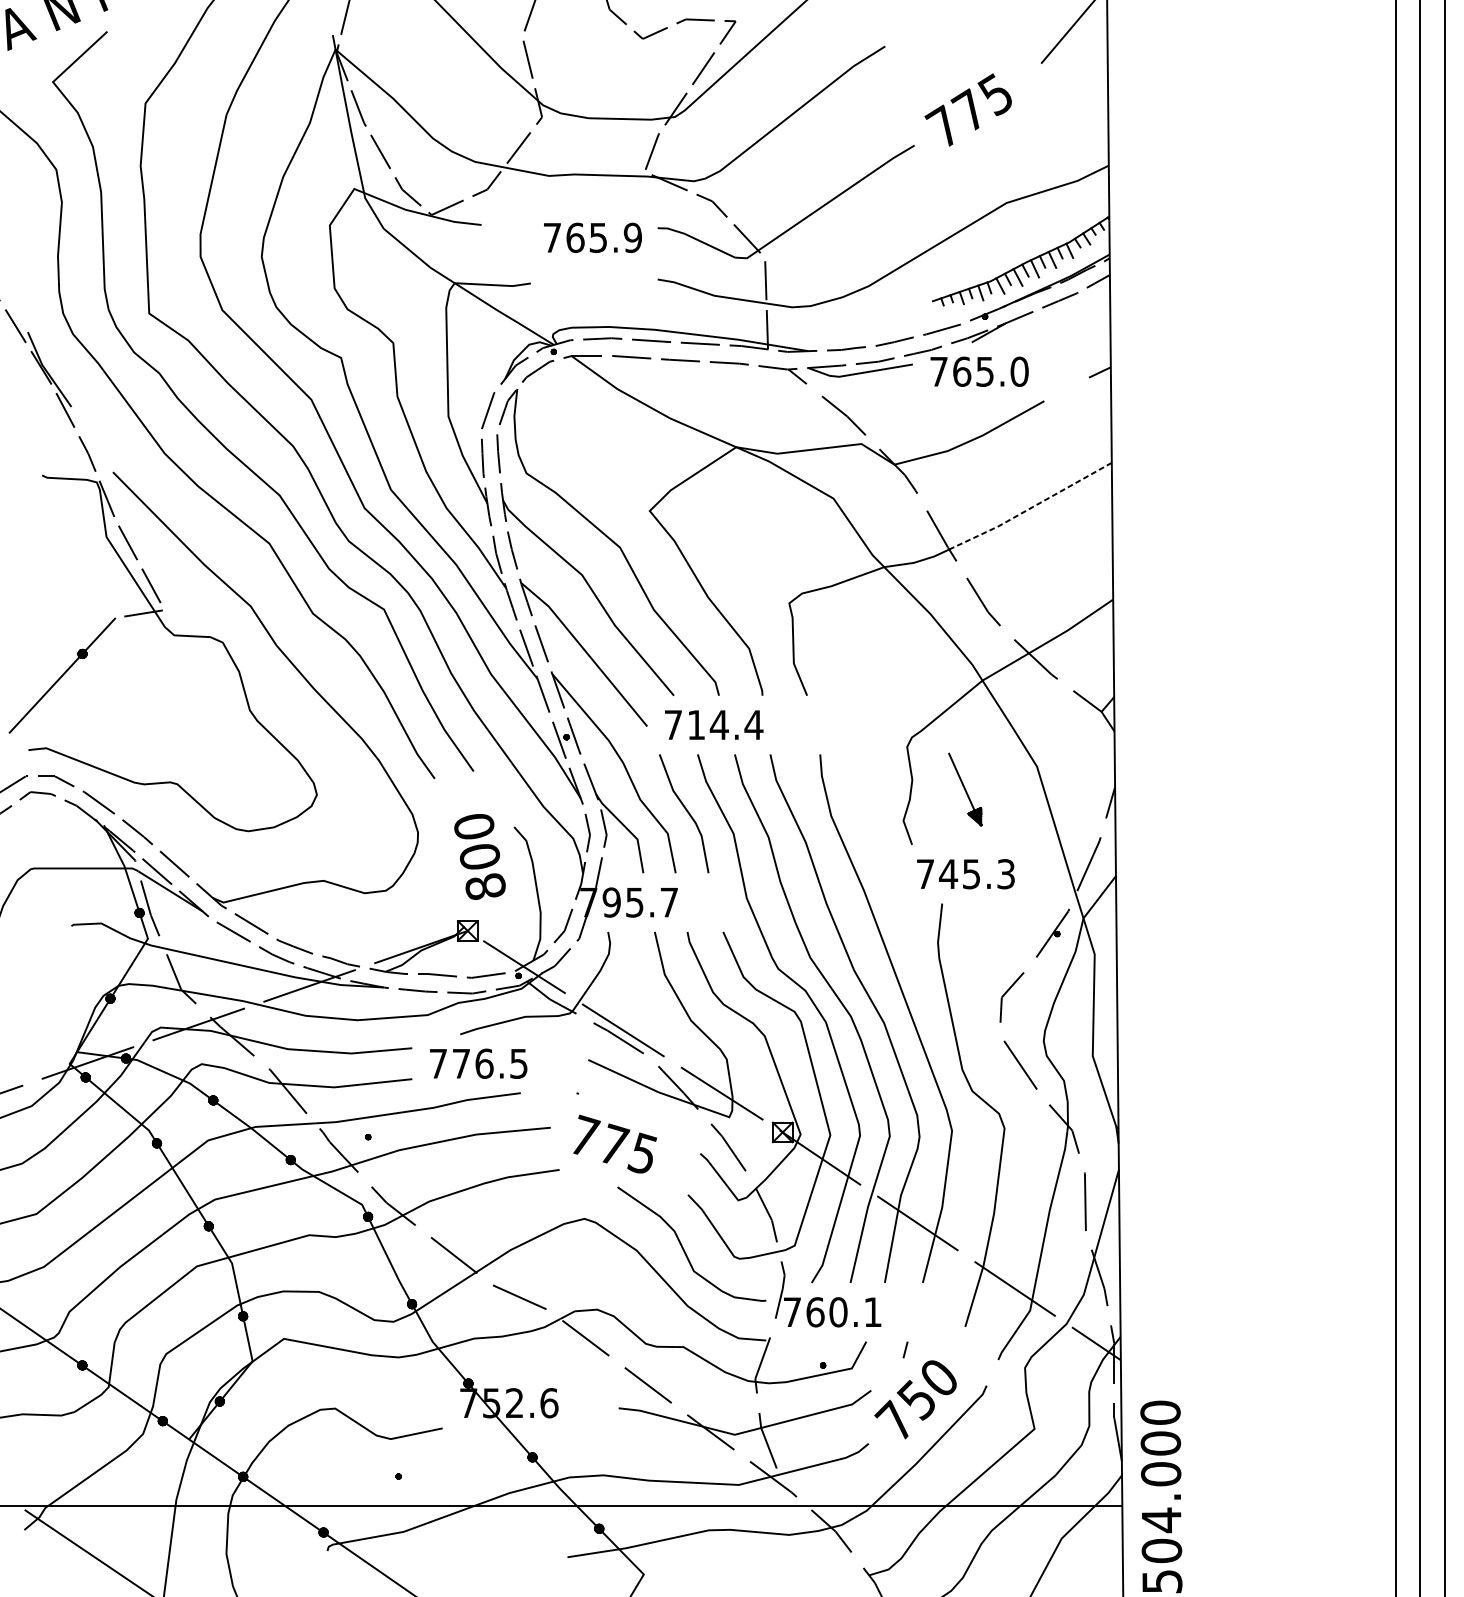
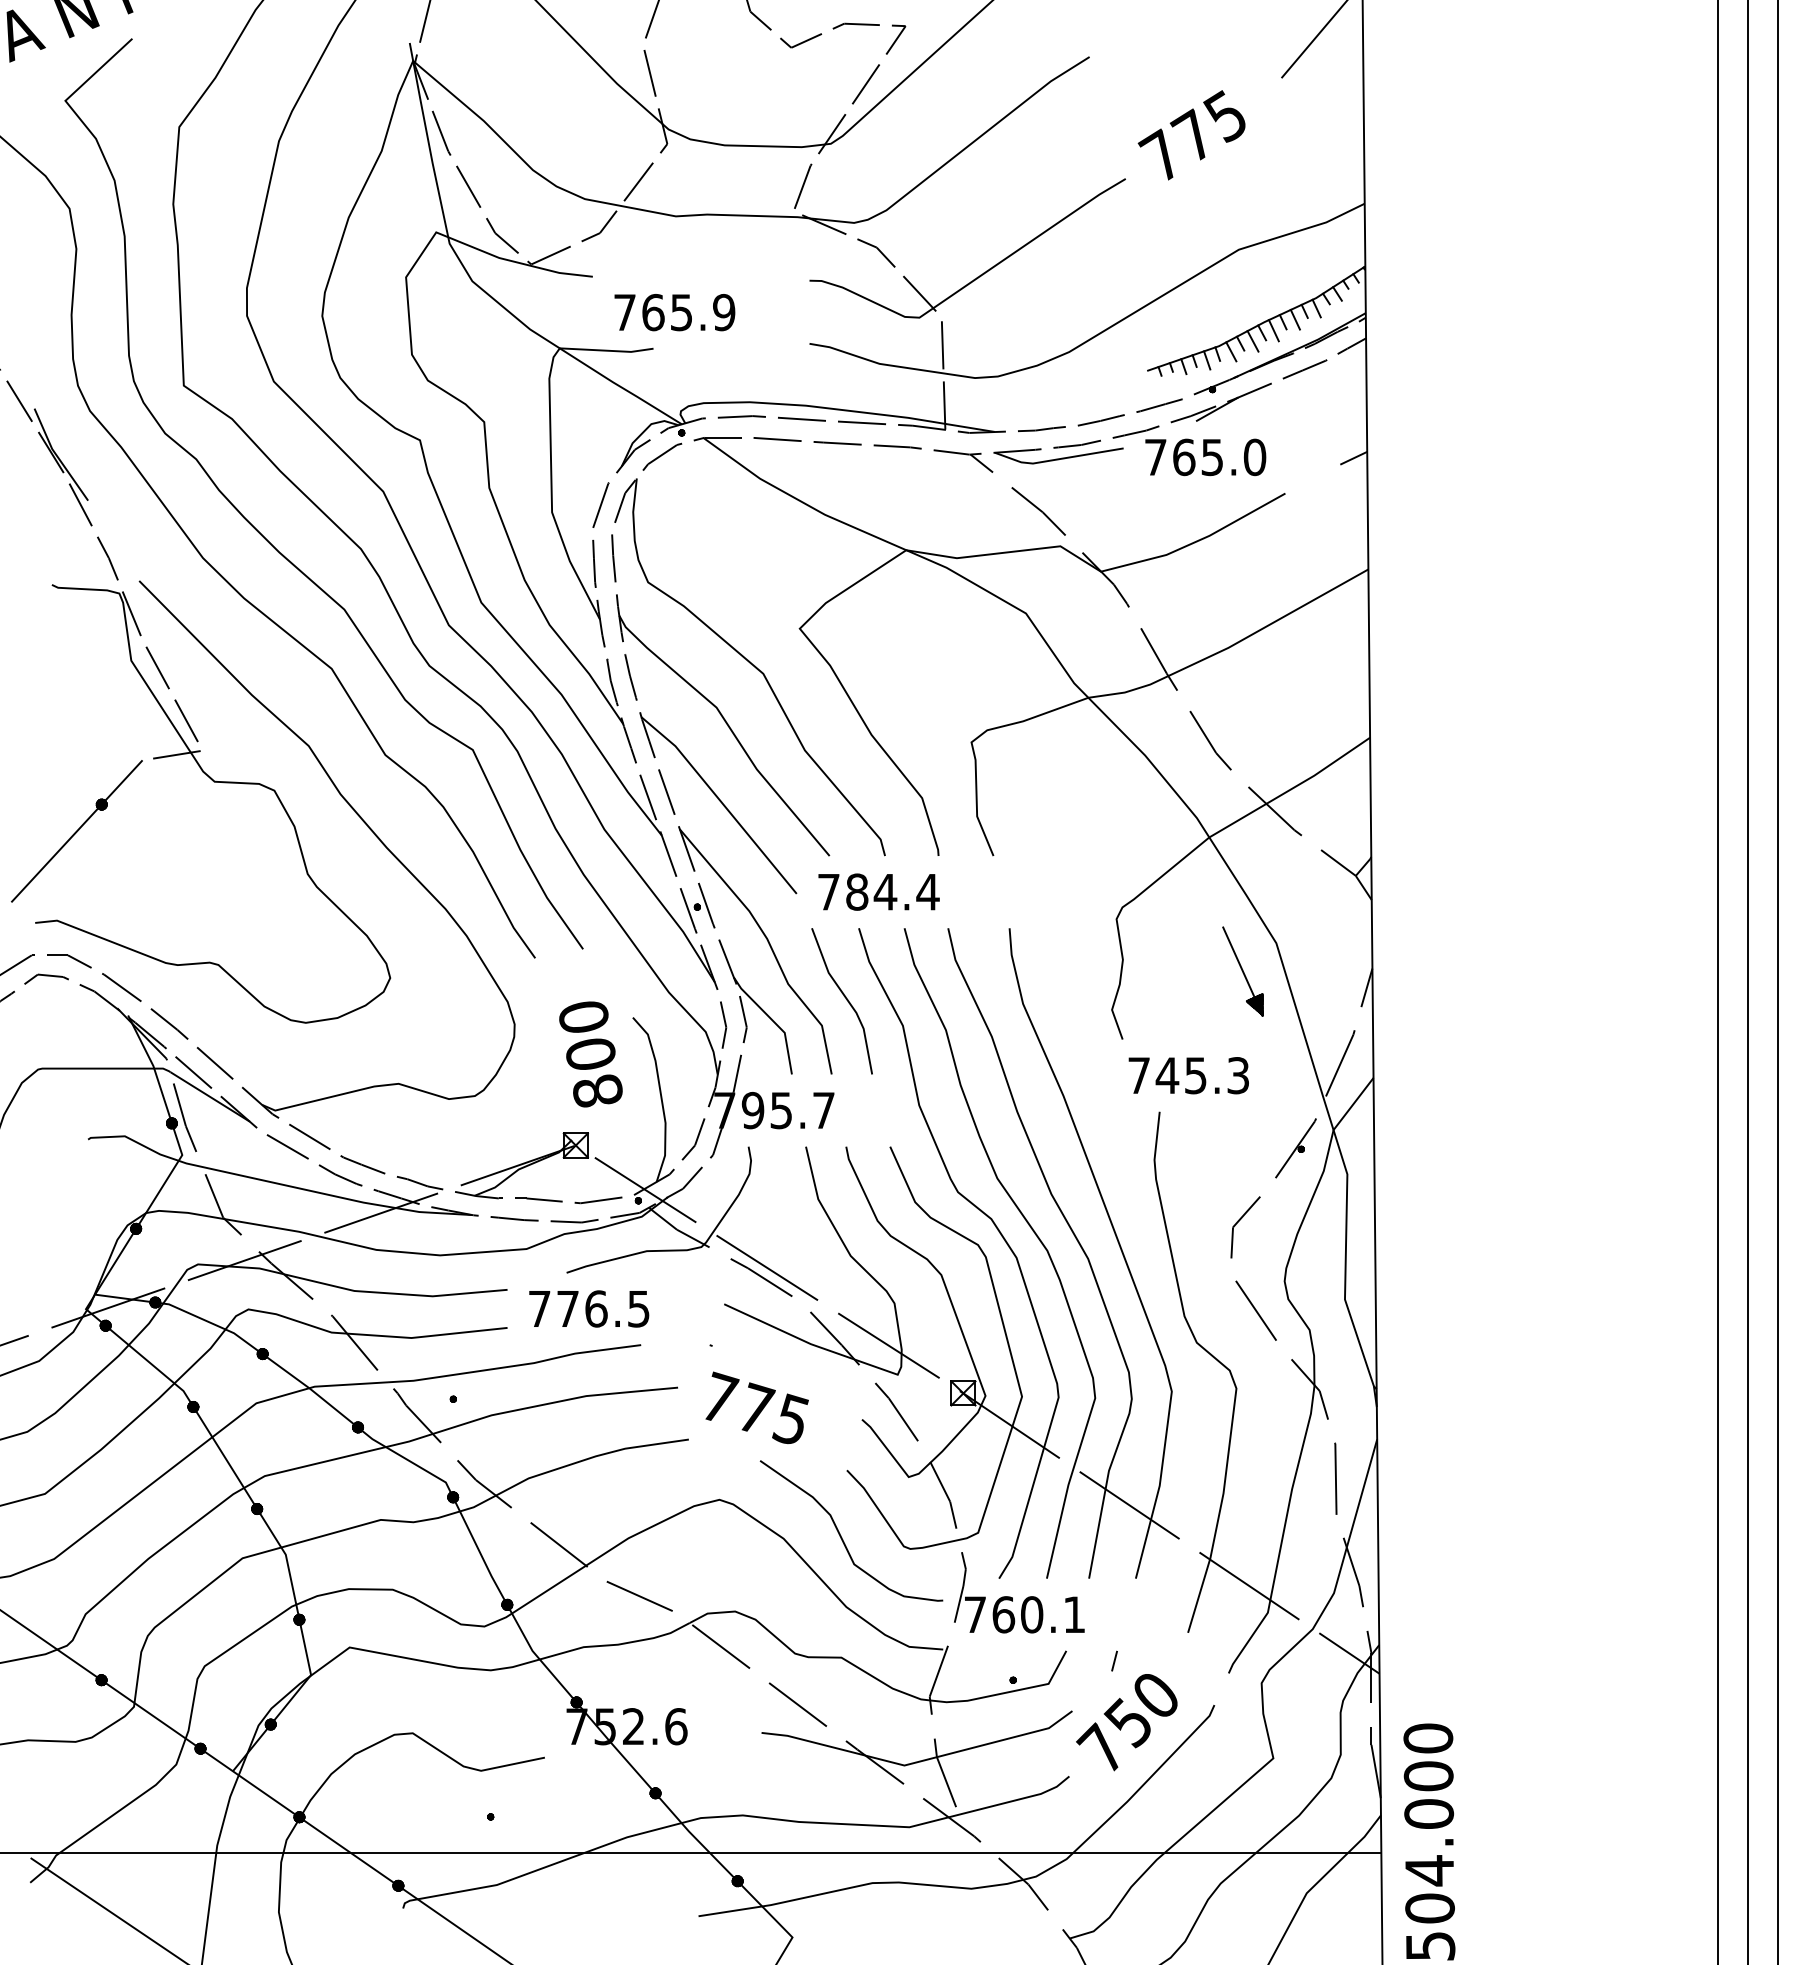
text: (592, 237) -> (674, 312), moved
line: (1030, 508) -> (1268, 625), dashed -> solid
text: (696, 724) -> (857, 891), 714.4 -> 784.4
part: (964, 789) -> (1242, 971), moved

